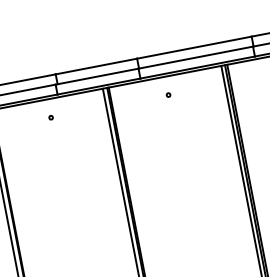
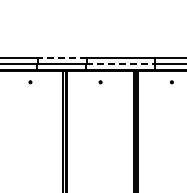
line: (195, 57) -> (120, 63), solid -> dashed
line: (95, 66) -> (61, 57), solid -> dashed

